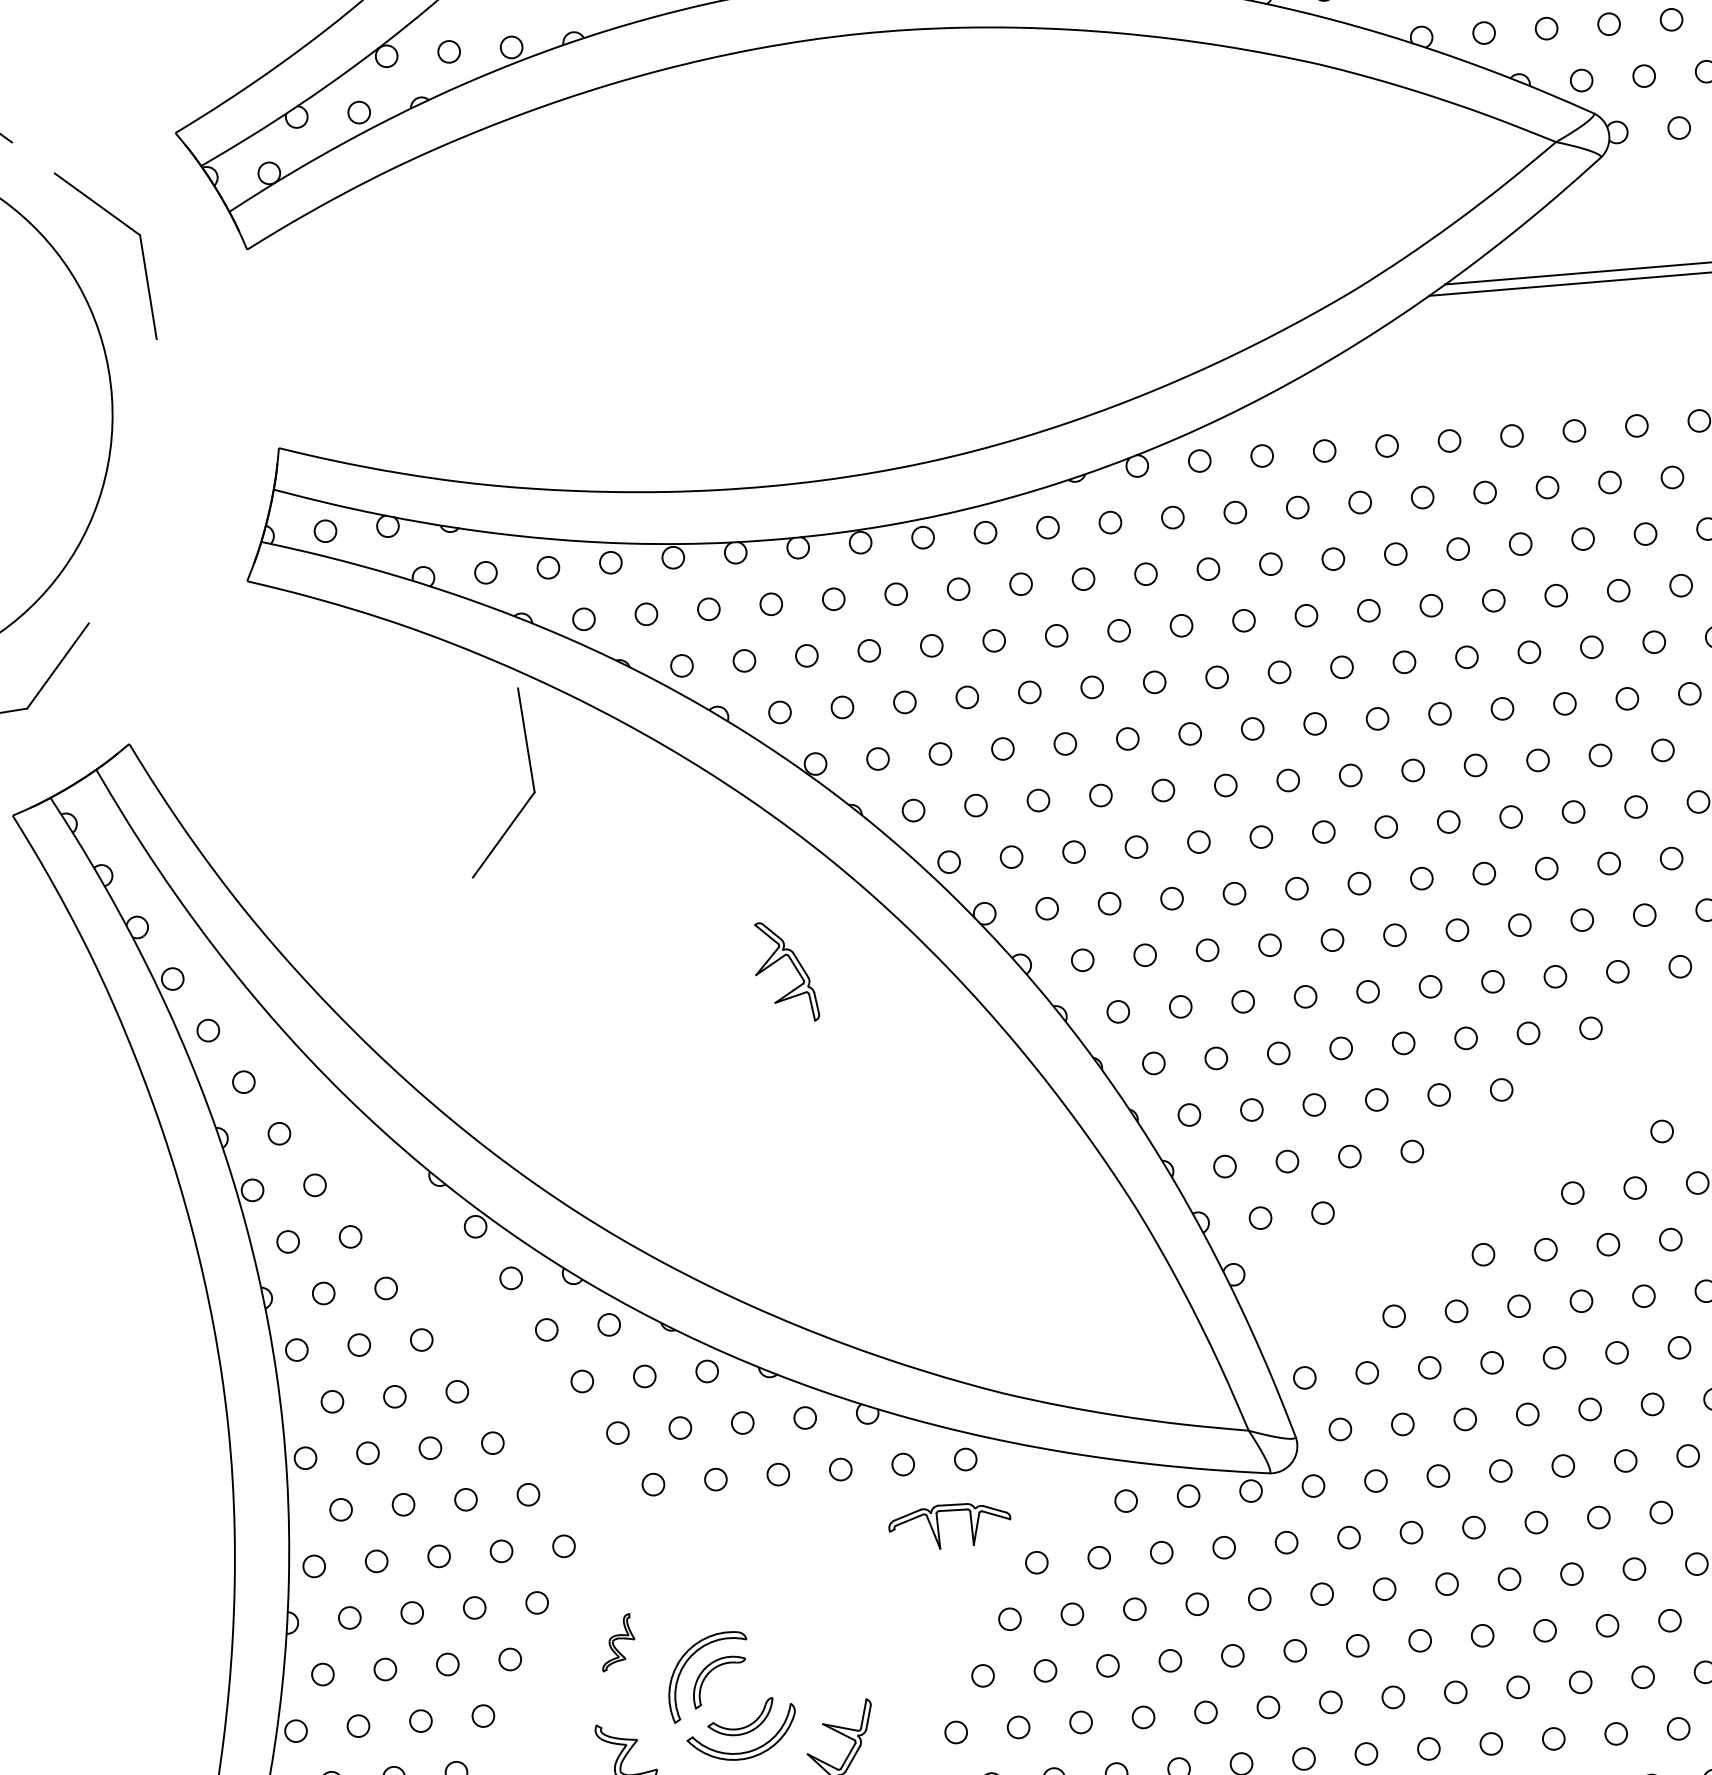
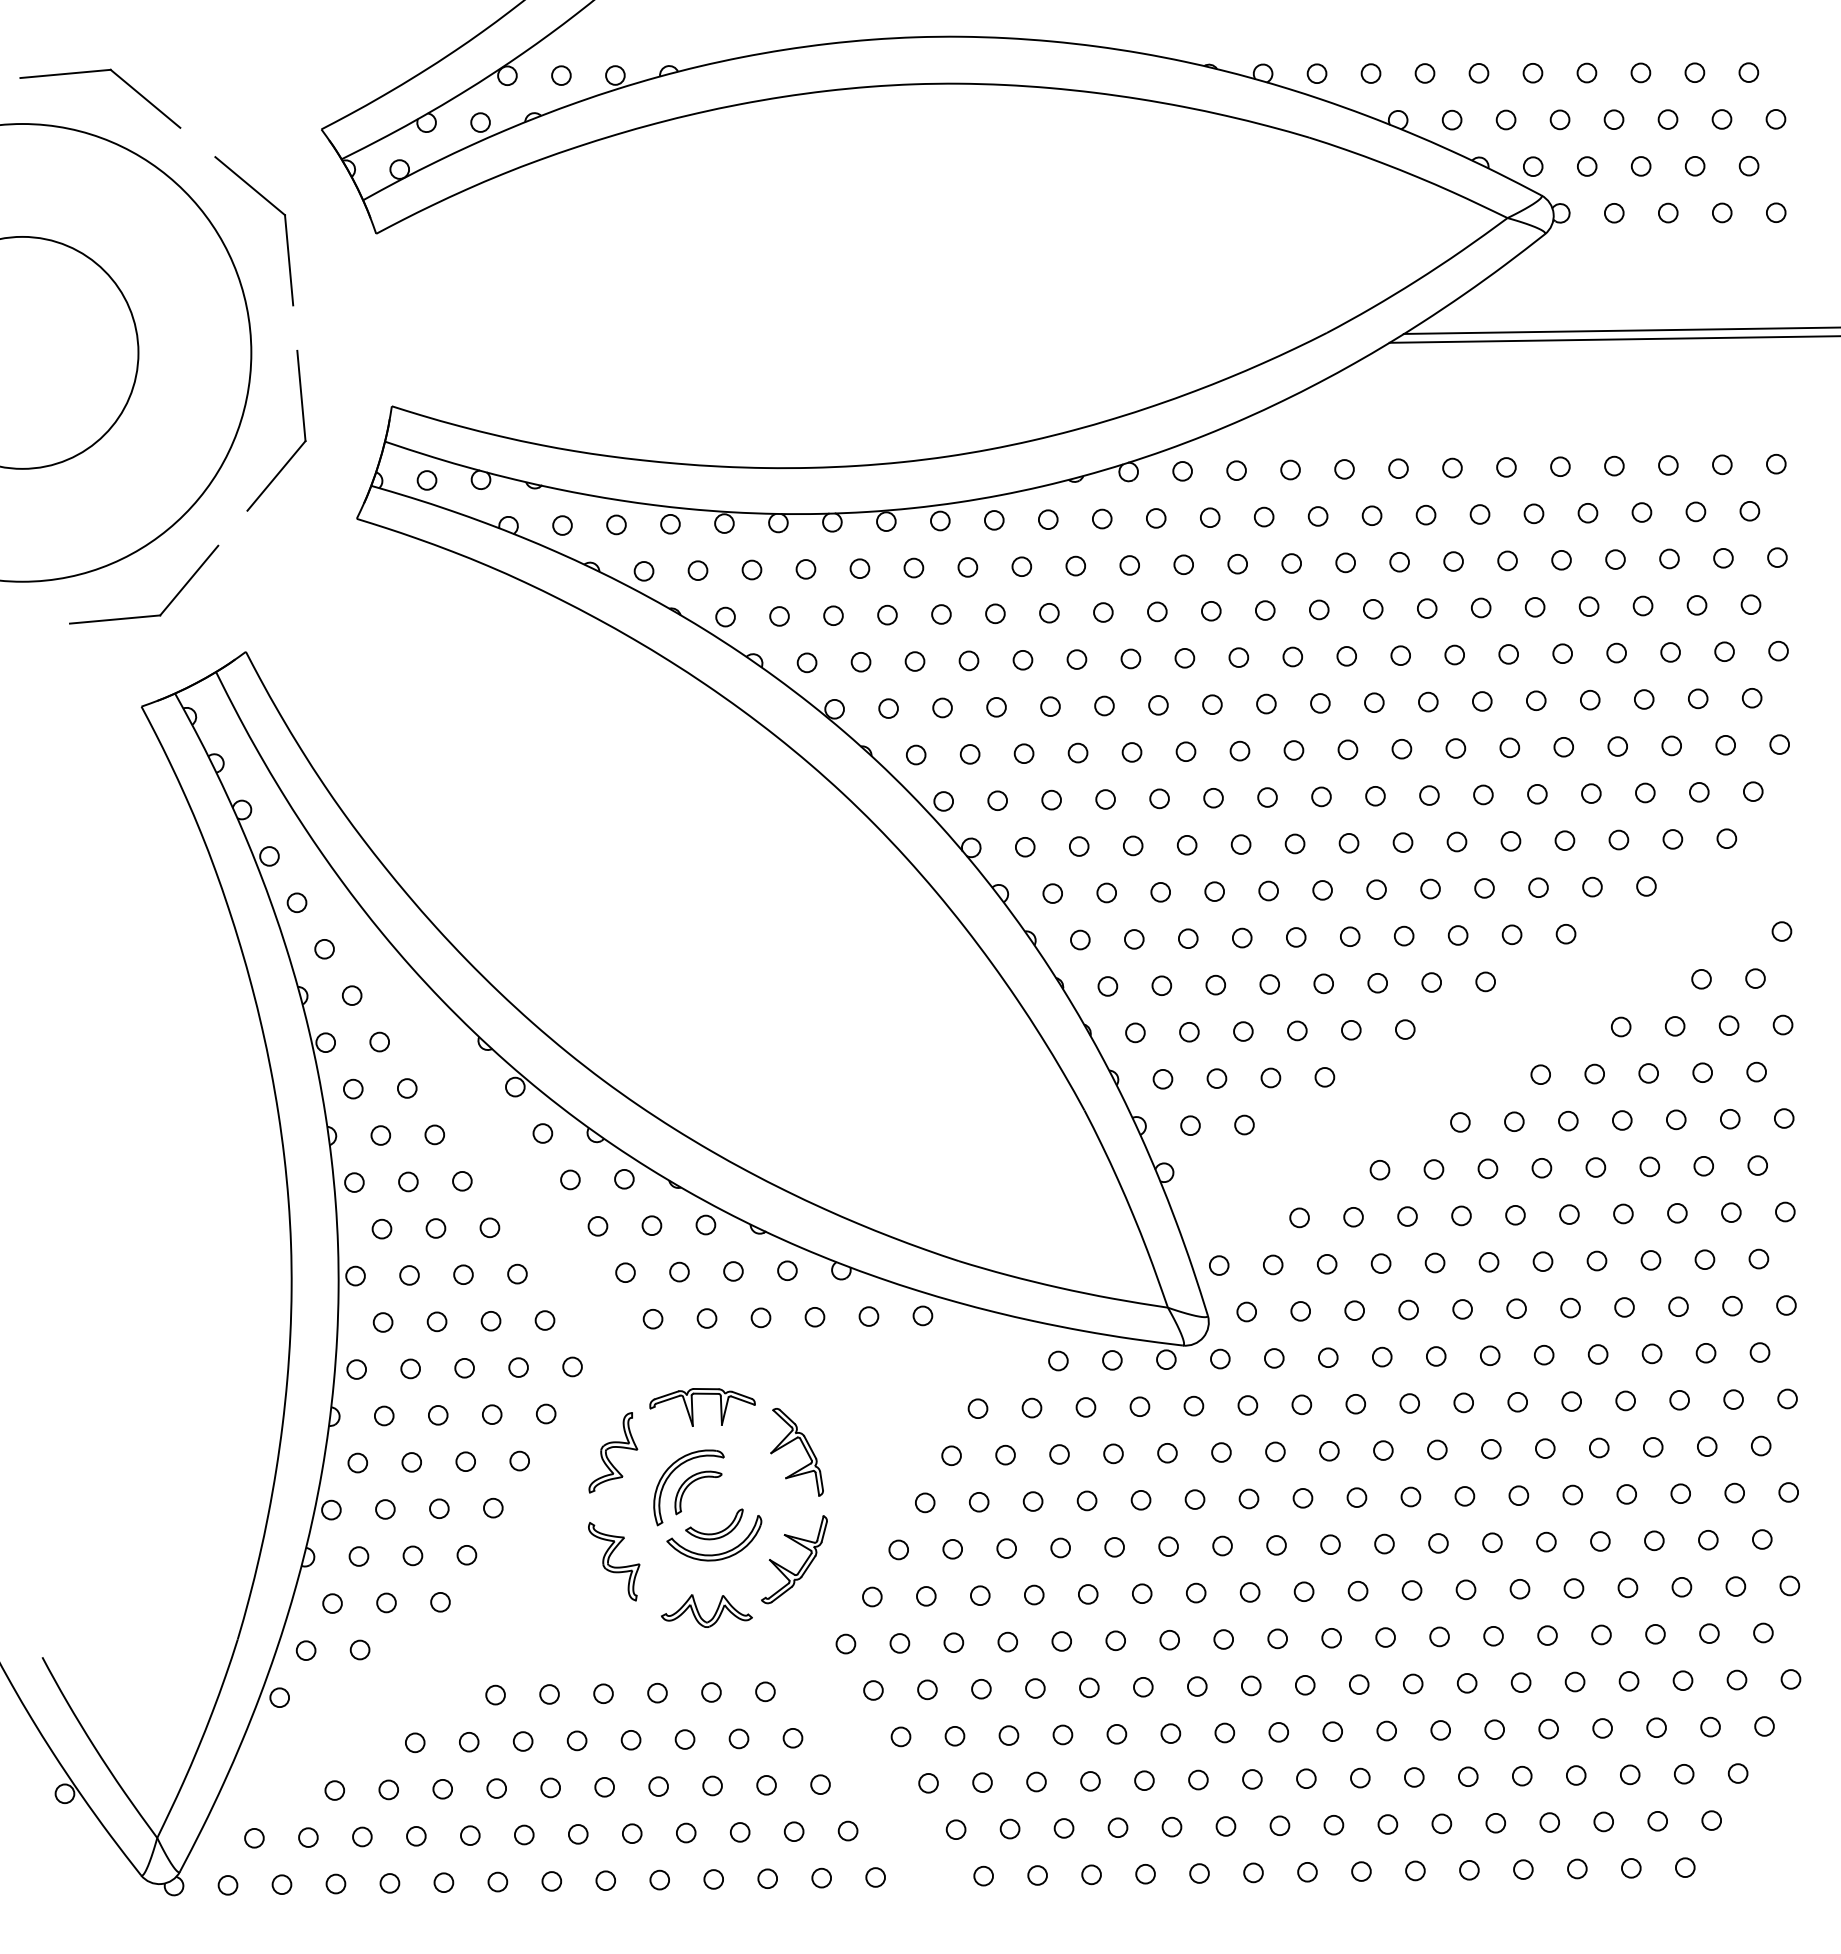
part: (531, 780) -> (303, 430), moved
part: (793, 965) -> (803, 1447), moved
part: (939, 1528) -> (693, 1408), moved
part: (618, 1642) -> (613, 1452), size x1.67

